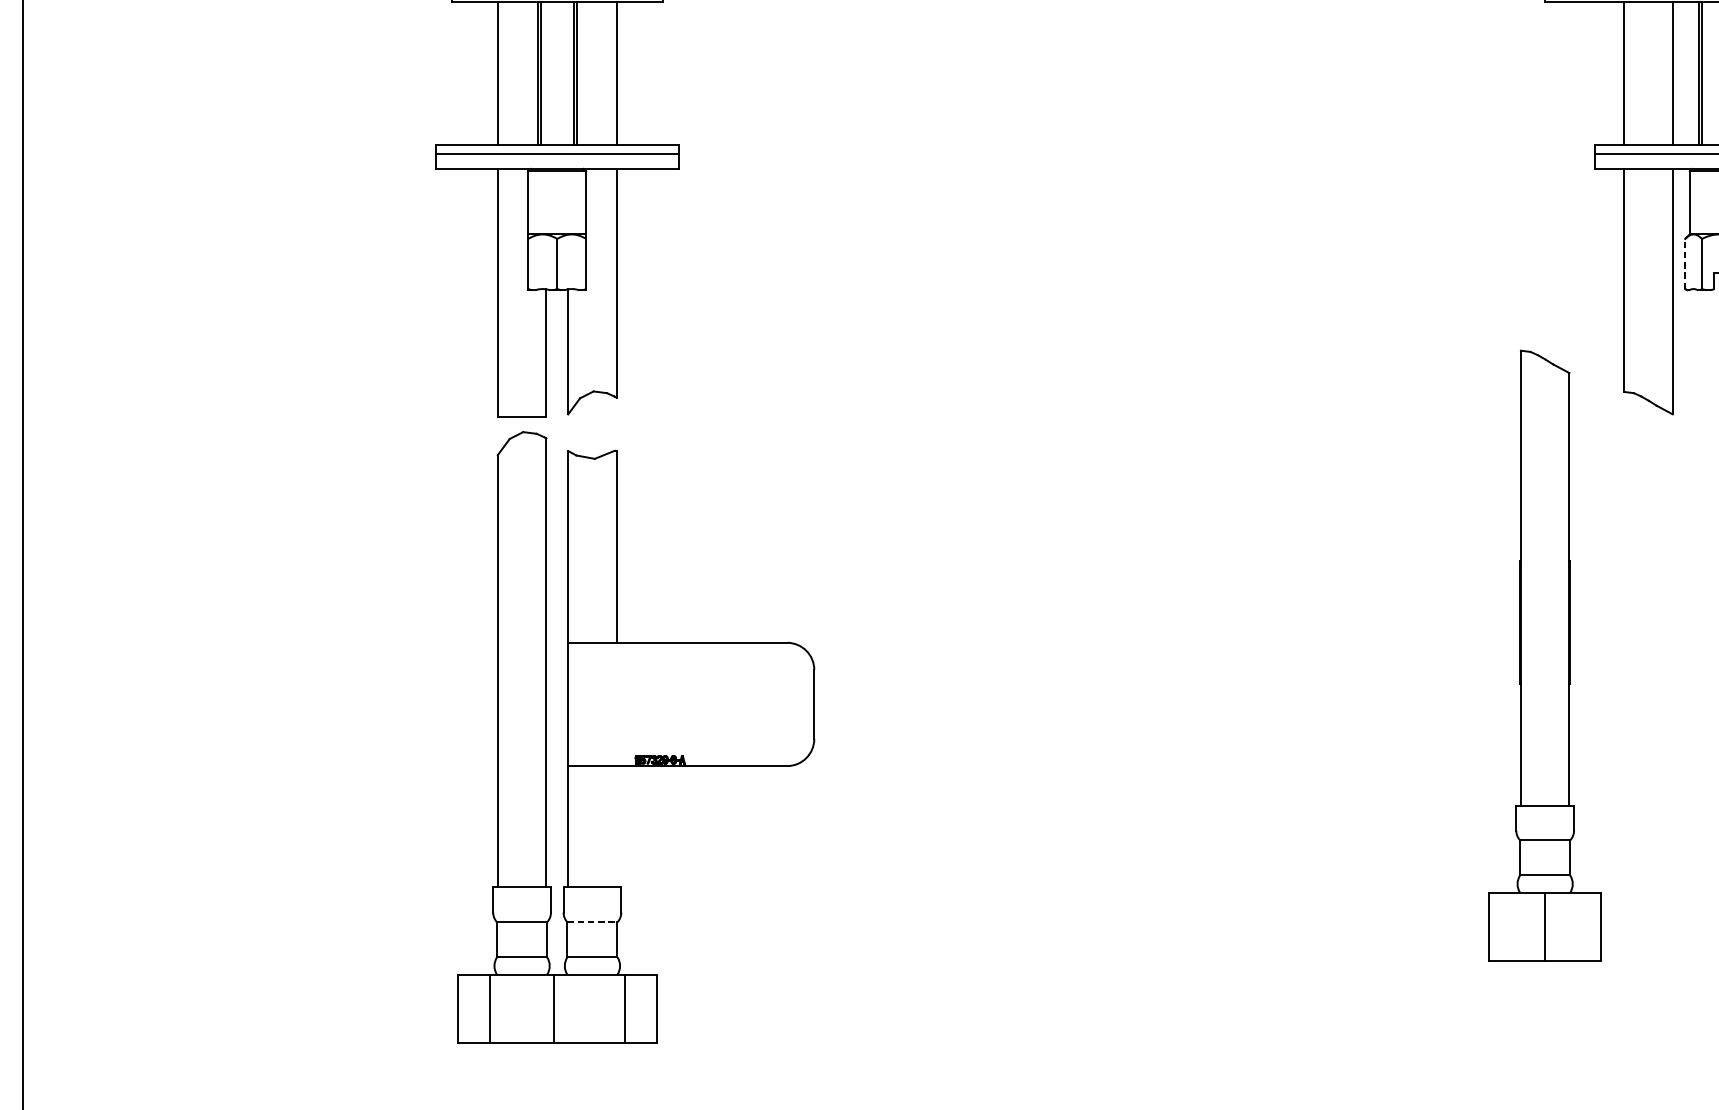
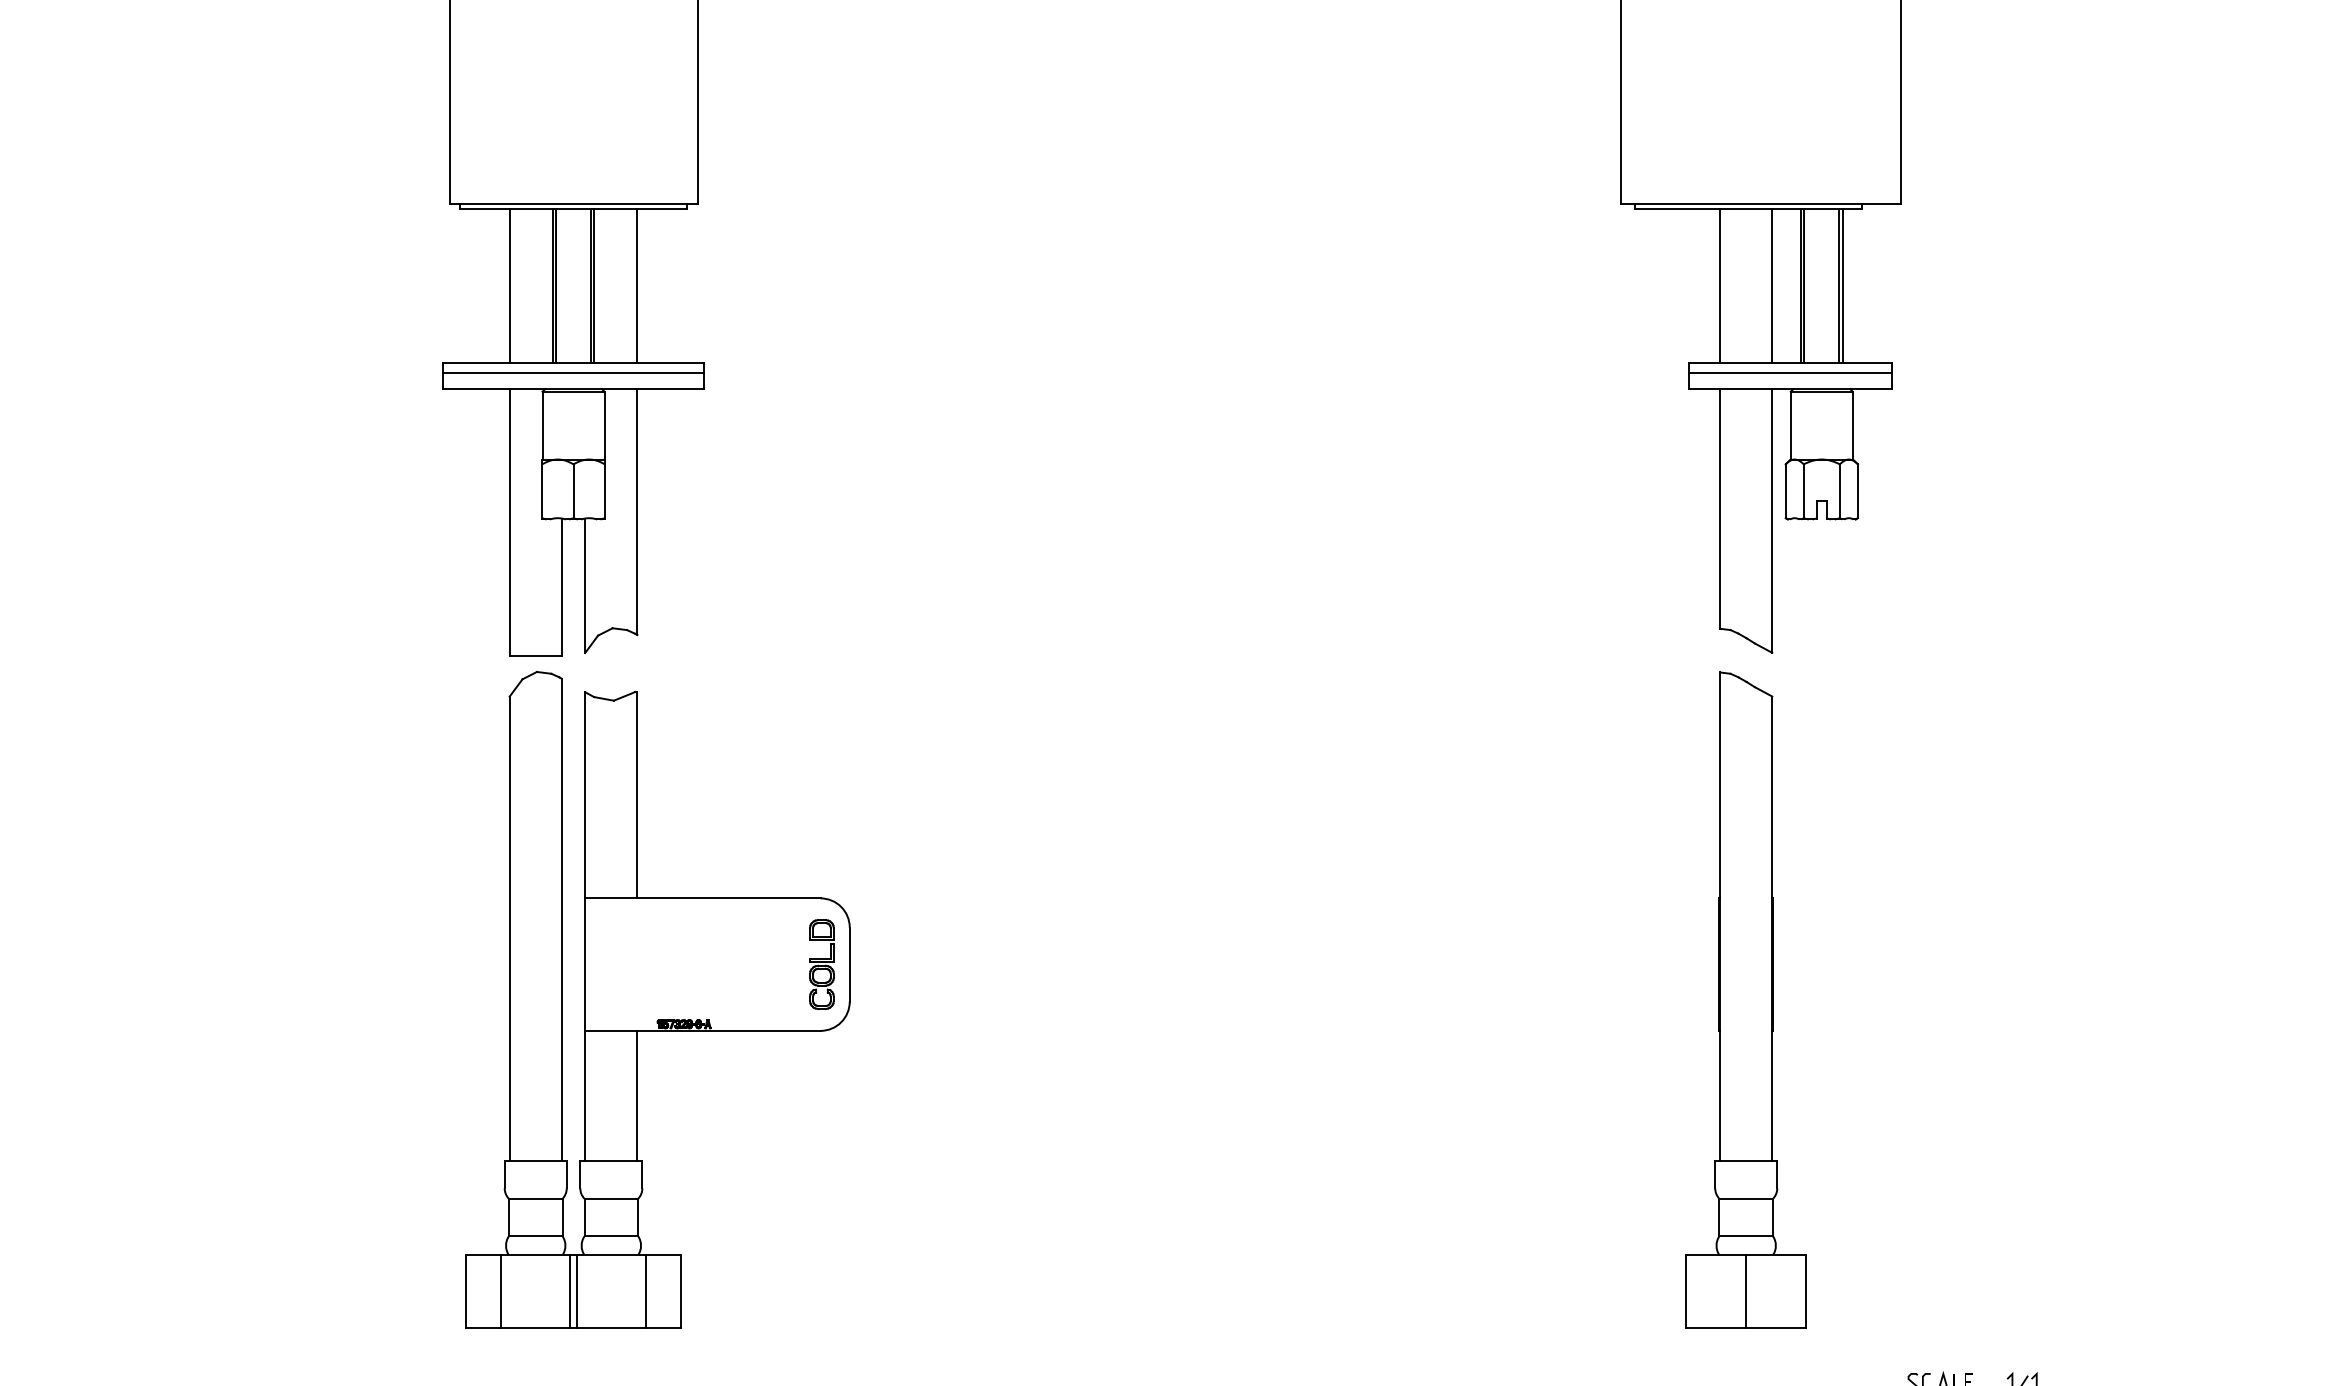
line: (1685, 264) -> (1785, 491), dashed -> solid
part: (1544, 655) -> (1745, 999), moved
part: (788, 704) -> (821, 964), added
line: (616, 826) -> (637, 1095), added
line: (592, 922) -> (611, 1198), dashed -> solid
line: (560, 1008) -> (576, 1291), added

